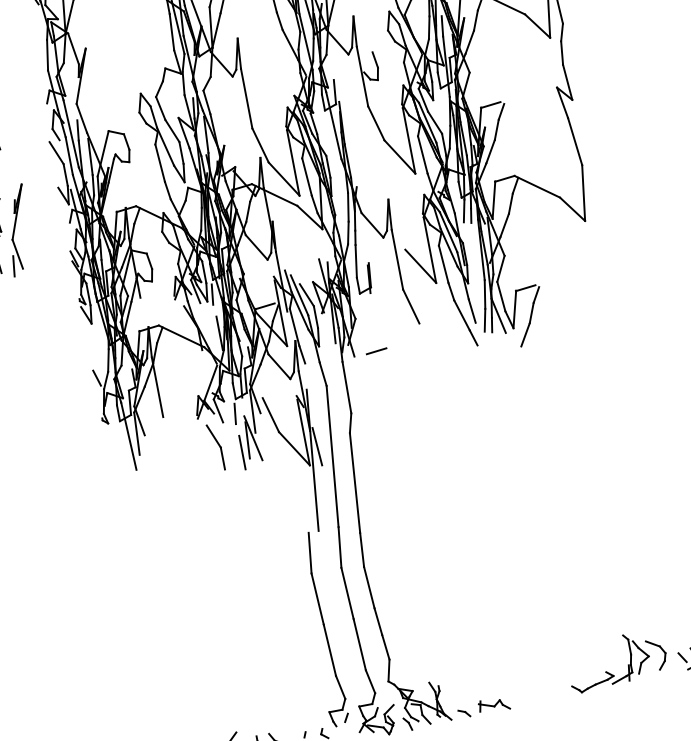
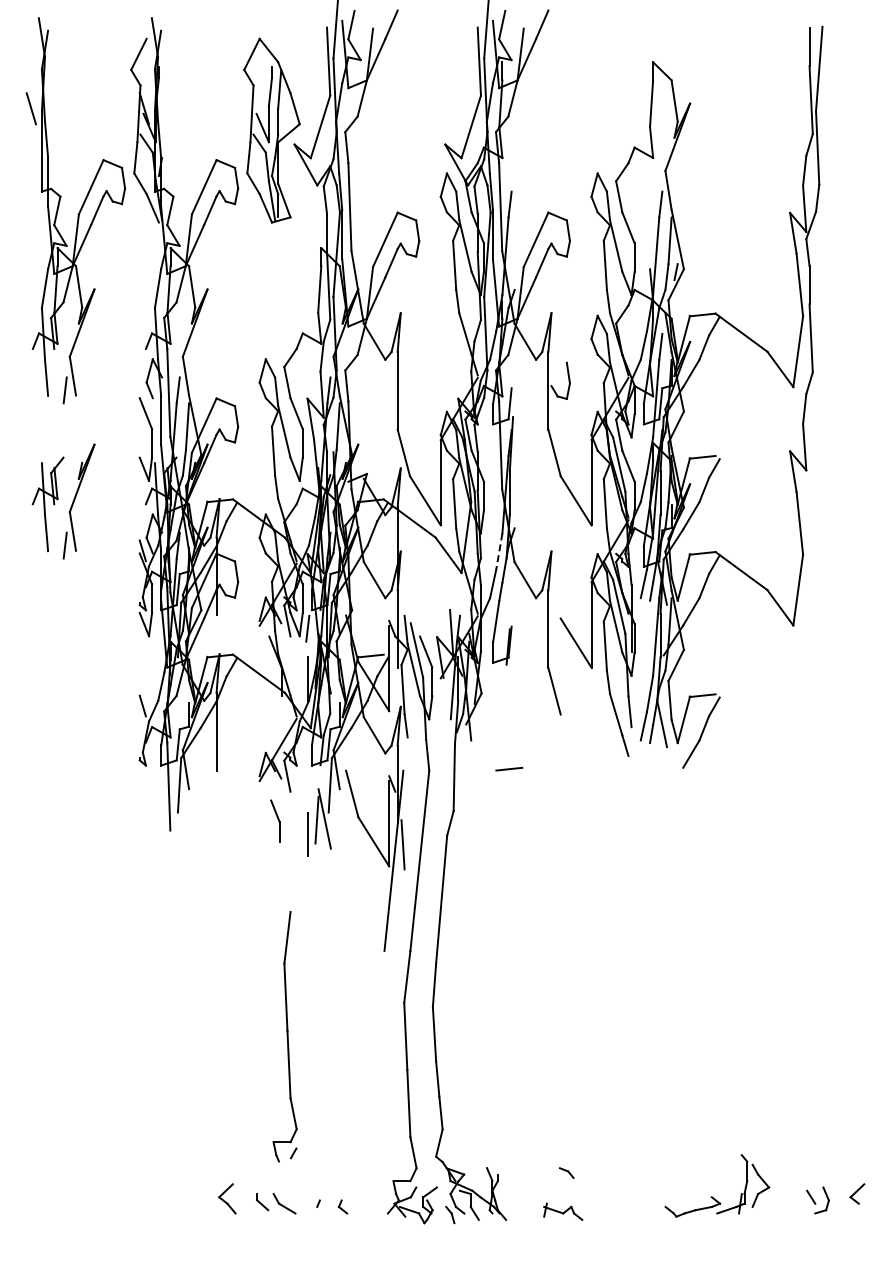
line: (348, 207) -> (499, 552), solid -> dashed
line: (376, 350) -> (509, 768), moved
line: (234, 413) -> (307, 783), removed
part: (215, 446) -> (275, 820), size x0.7
part: (322, 629) -> (284, 1036), moved
part: (661, 649) -> (786, 1182), removed
part: (464, 713) -> (566, 1172), moved

